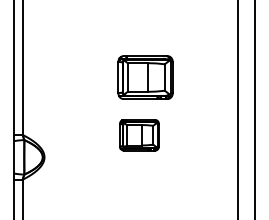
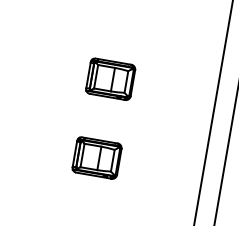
part: (145, 77) -> (110, 79), size x0.71
part: (139, 135) -> (96, 158), moved

